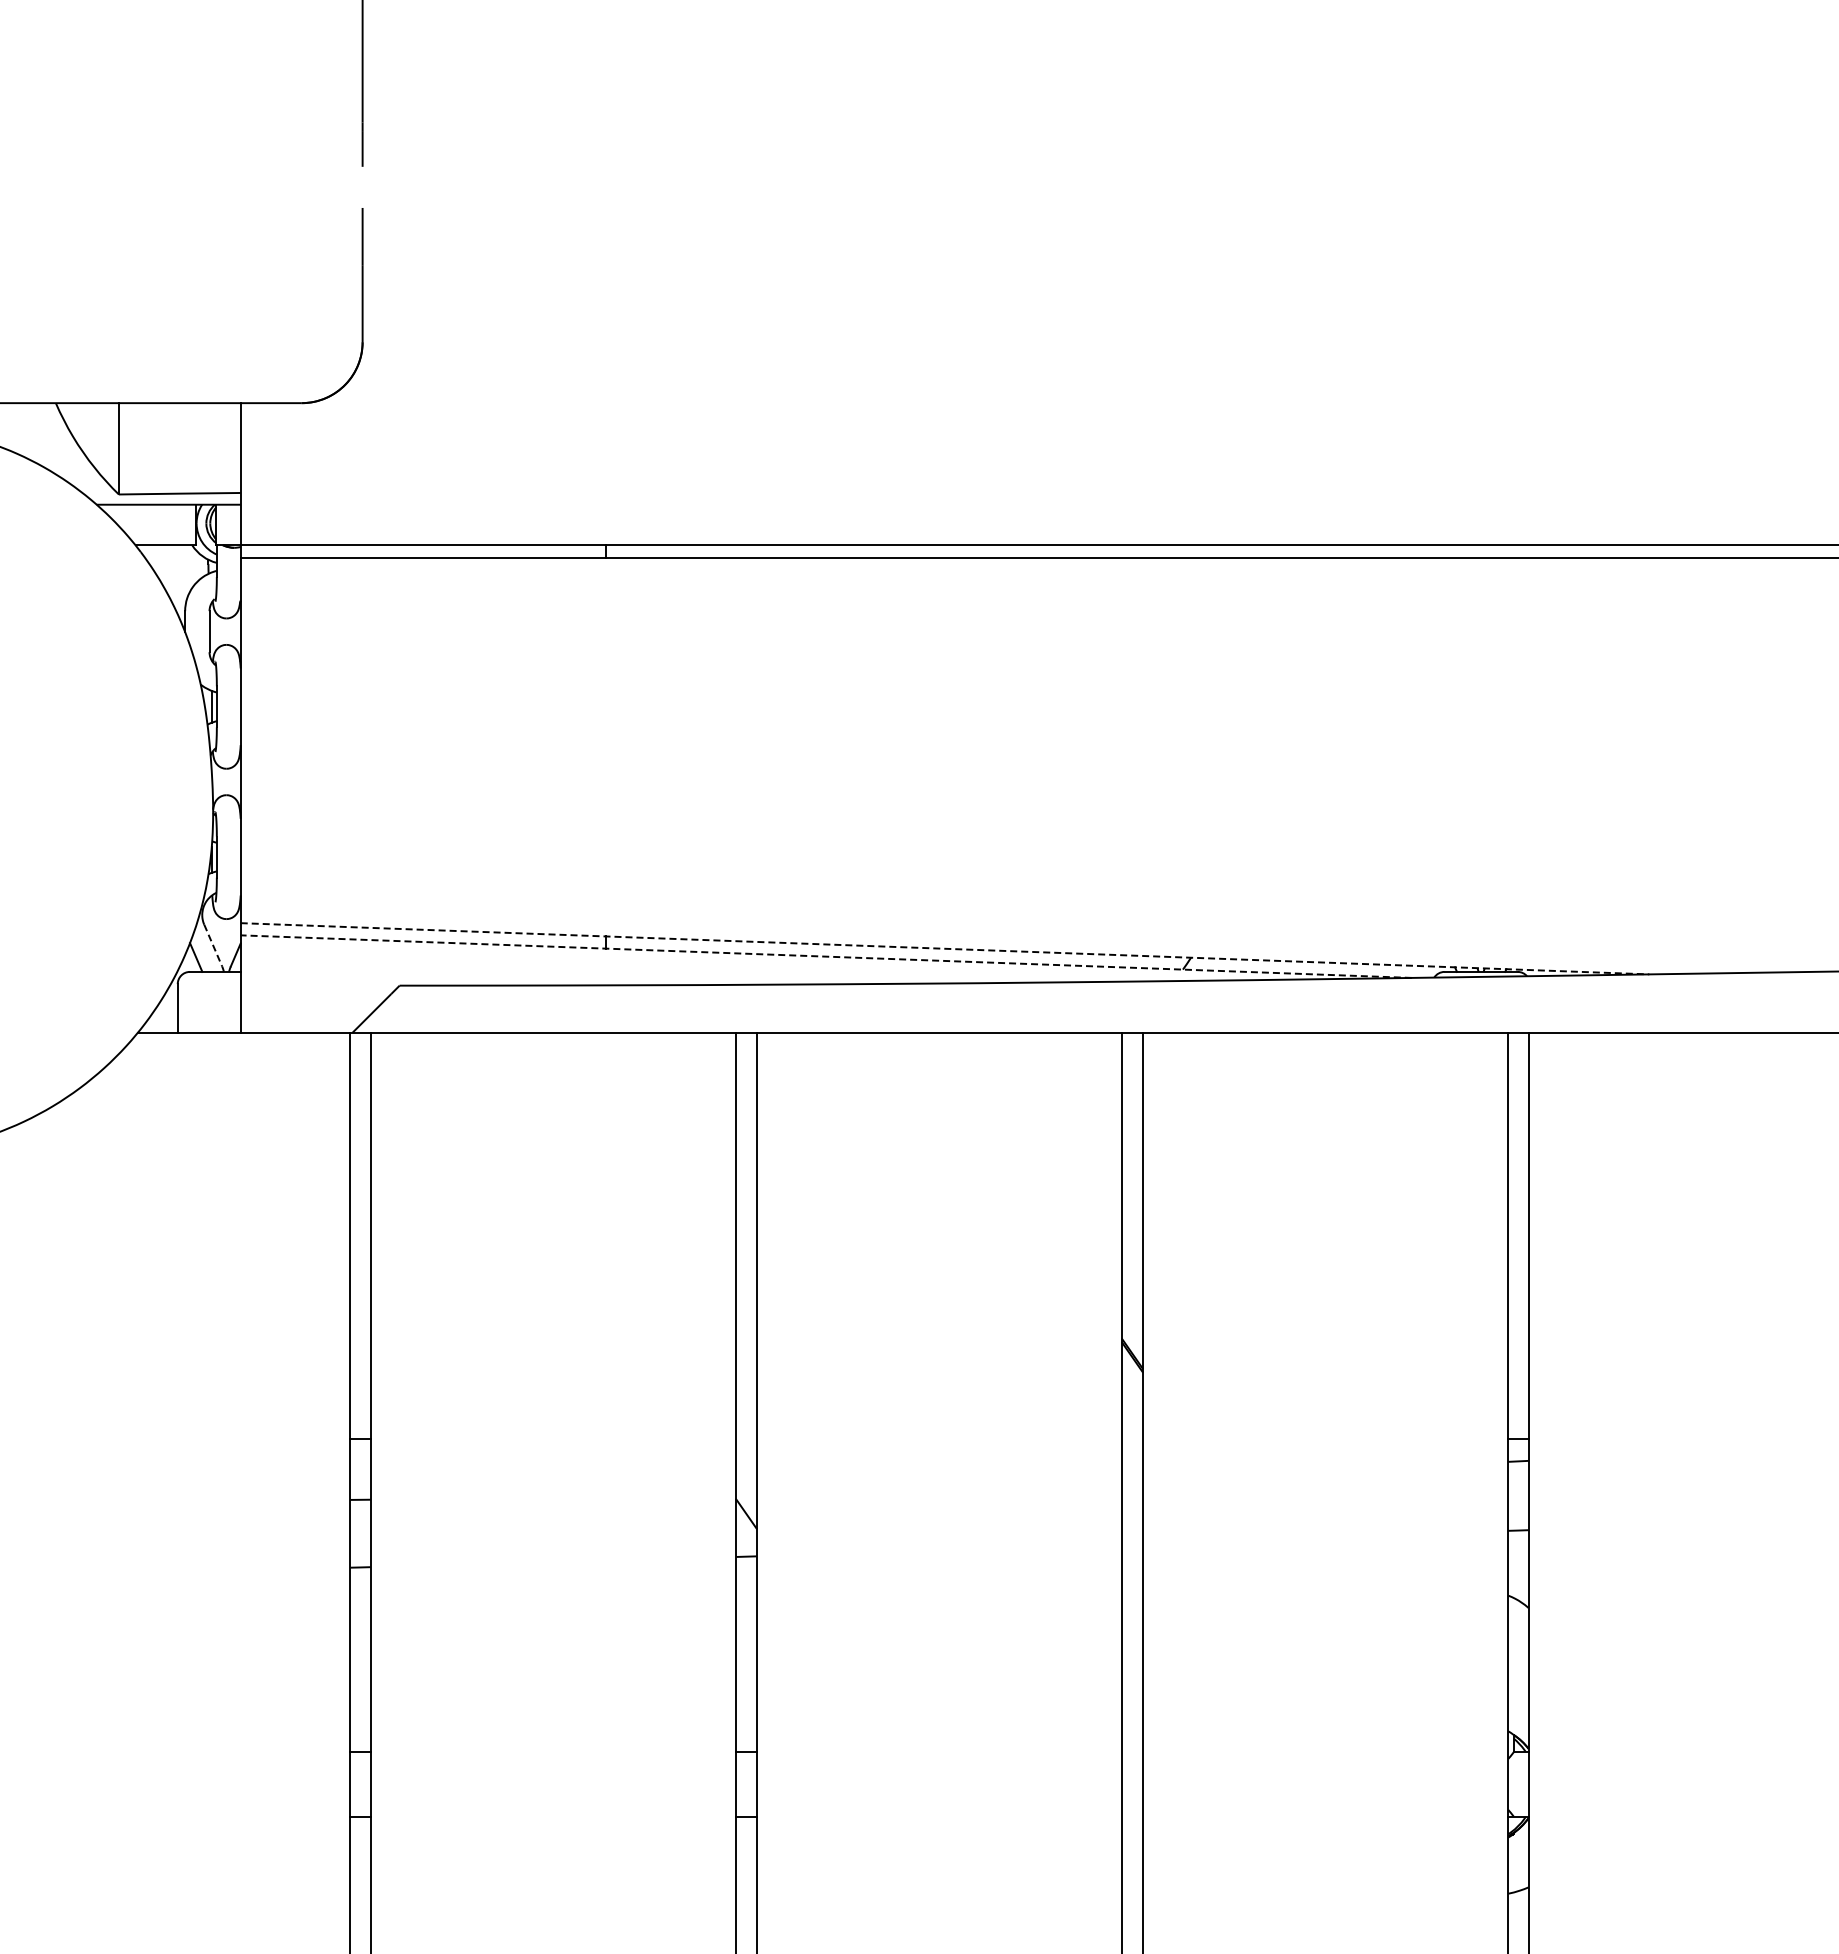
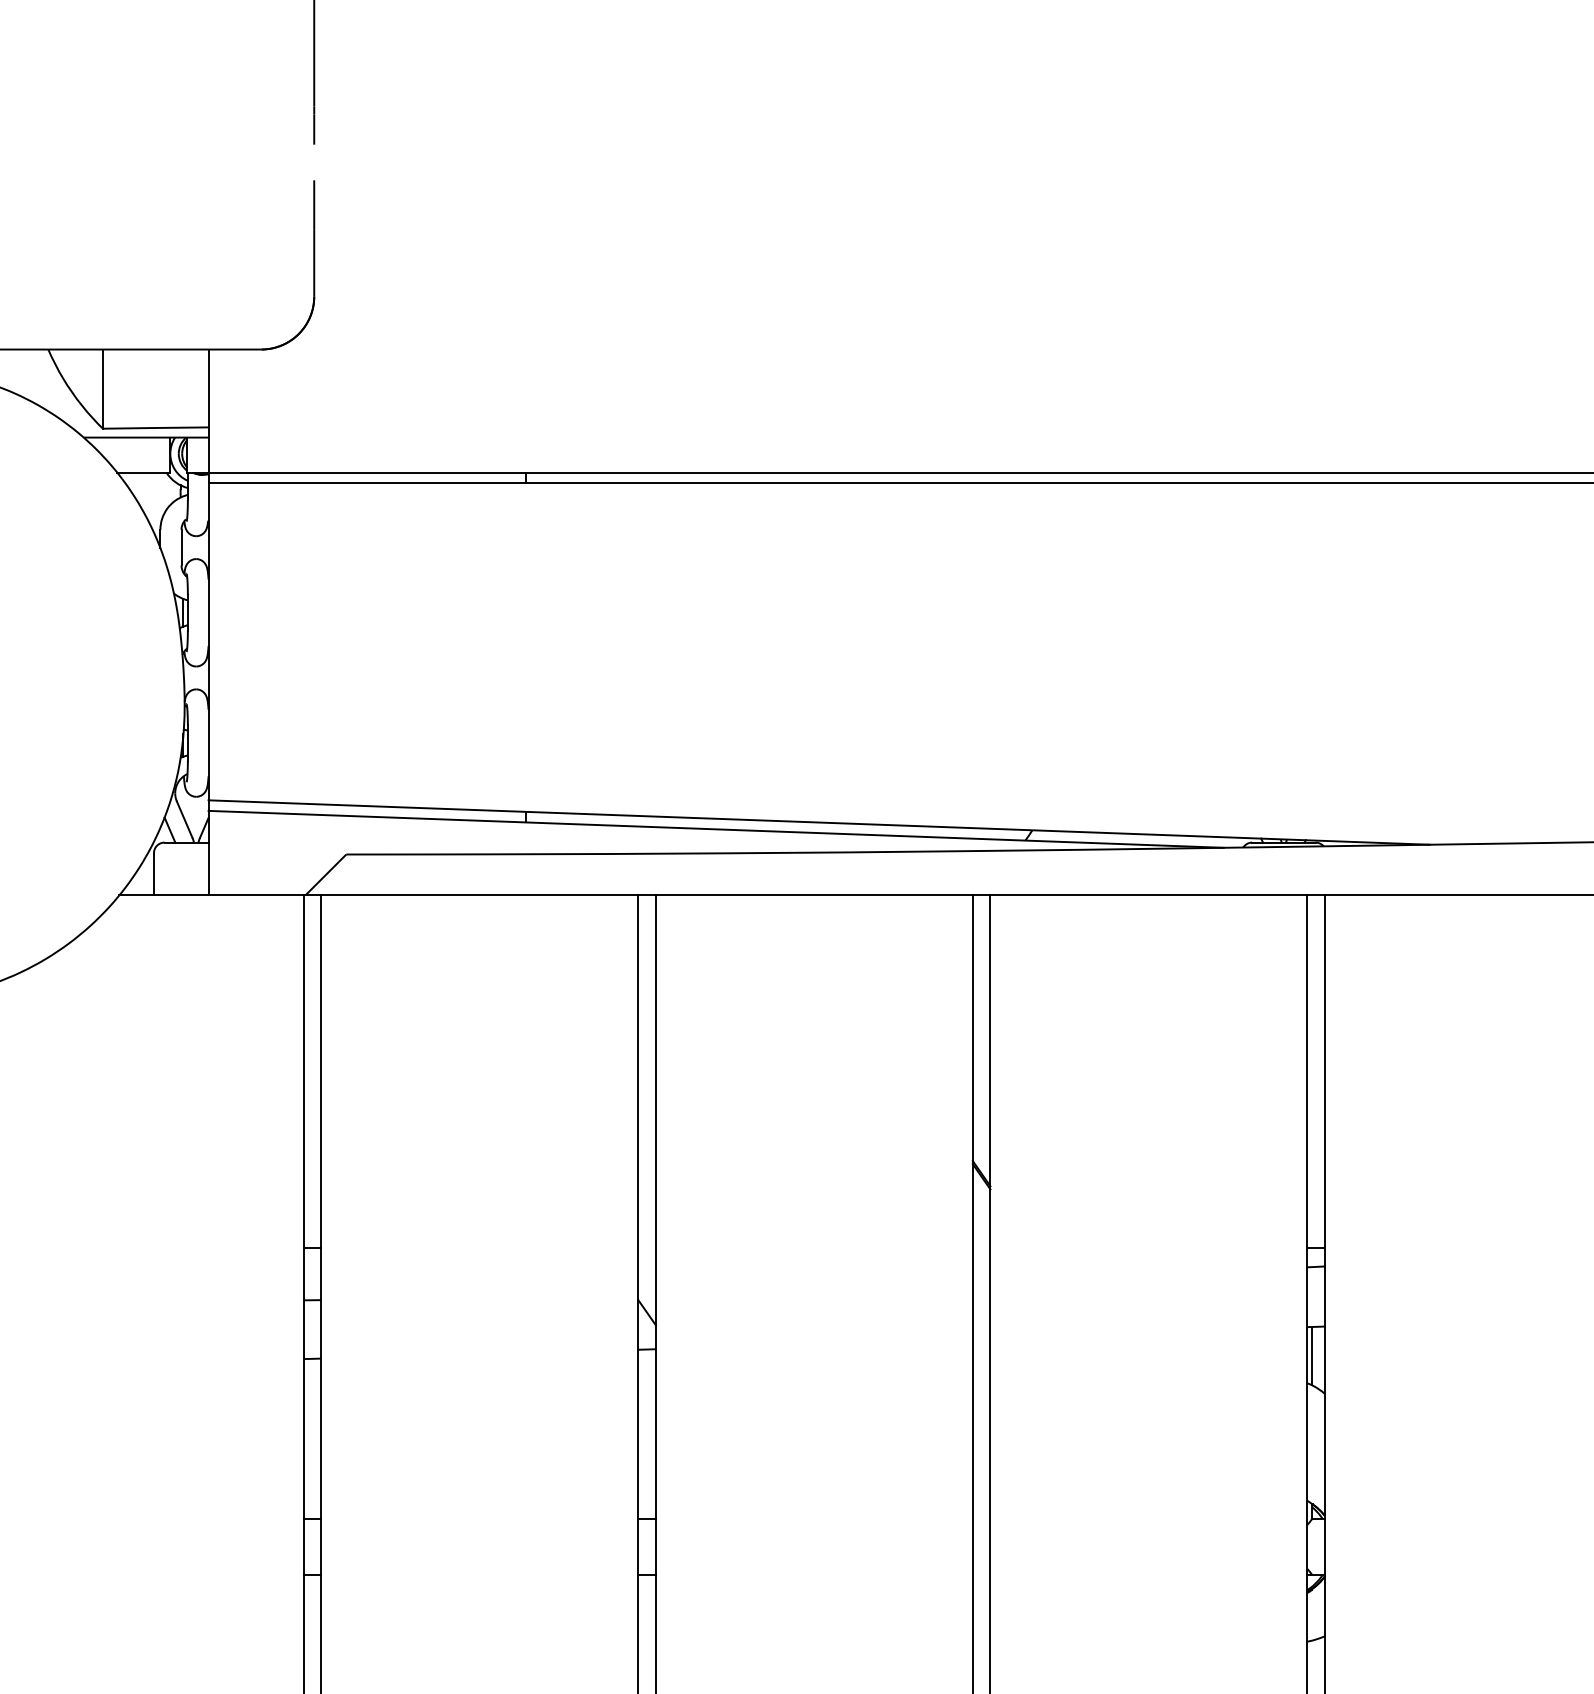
line: (213, 945) -> (184, 819), dashed -> solid
line: (945, 948) -> (819, 822), dashed -> solid
line: (826, 956) -> (716, 829), dashed -> solid
line: (1513, 1563) -> (1311, 1355), added

